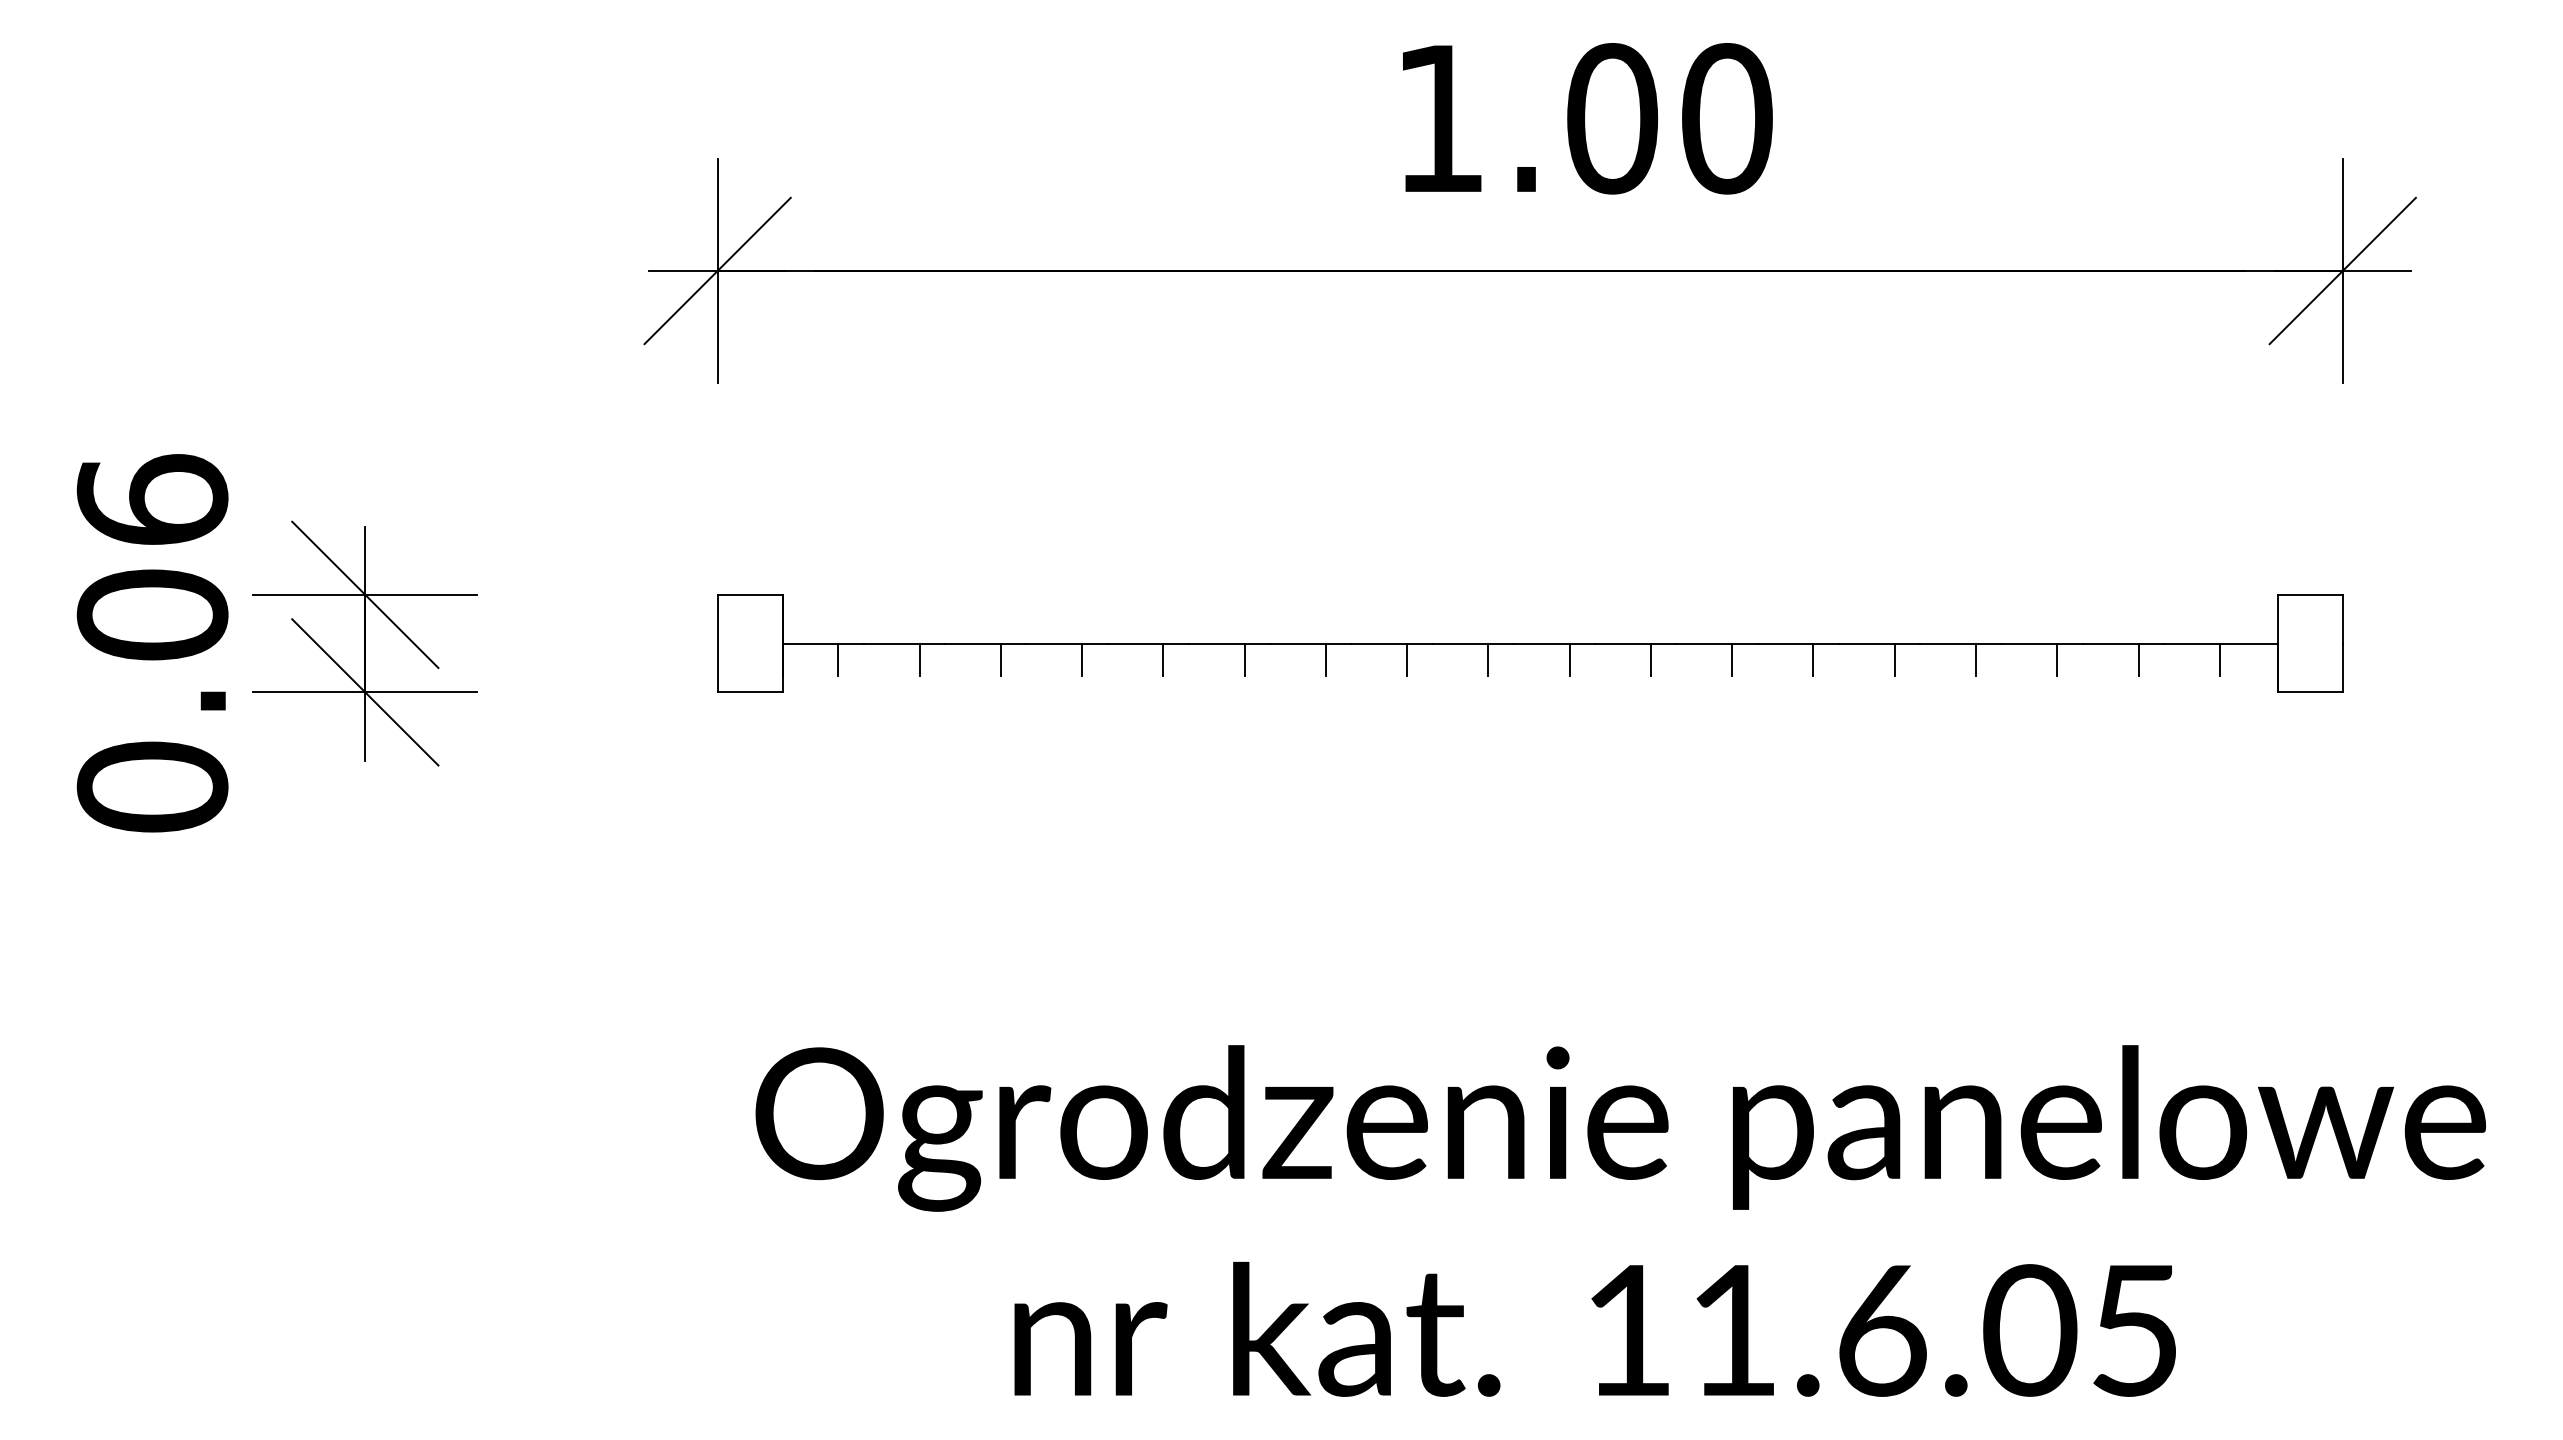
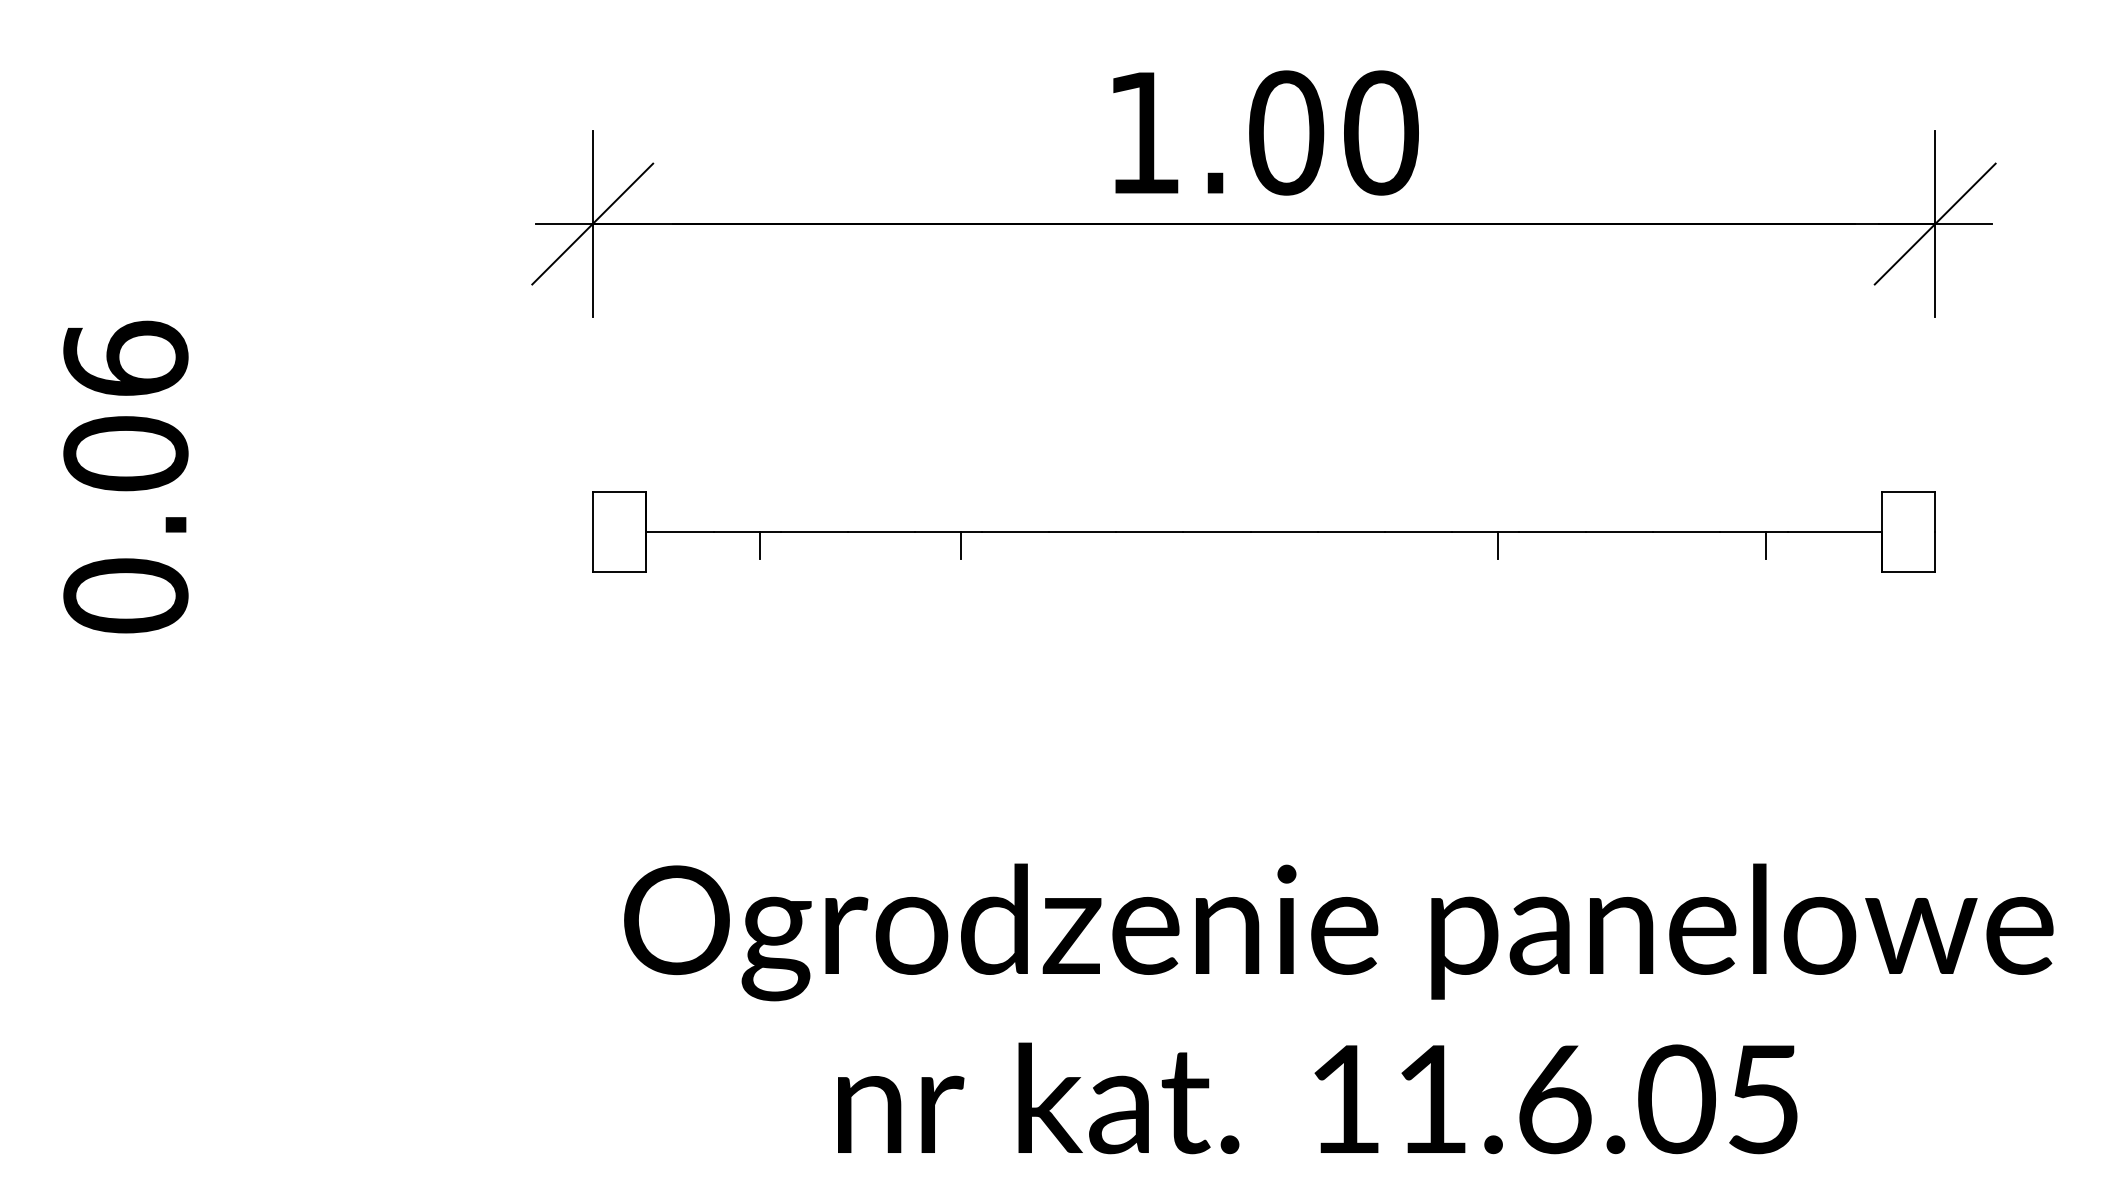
text: (1587, 118) -> (1265, 132), moved
text: (152, 643) -> (125, 477), moved
part: (364, 643) -> (300, 531), removed
line: (838, 659) -> (692, 545), removed
line: (1000, 659) -> (826, 545), removed
line: (1082, 659) -> (894, 545), removed
line: (1244, 659) -> (1027, 545), removed
line: (1325, 659) -> (1094, 545), removed
line: (1407, 659) -> (1162, 545), removed
line: (1488, 659) -> (1229, 545), removed
line: (1569, 659) -> (1296, 545), removed
line: (1650, 659) -> (1363, 545), removed
line: (1732, 659) -> (1431, 545), removed
line: (1894, 659) -> (1564, 545), removed
line: (1976, 659) -> (1632, 545), removed
line: (2057, 659) -> (1699, 545), removed
line: (2219, 659) -> (1833, 545), removed

